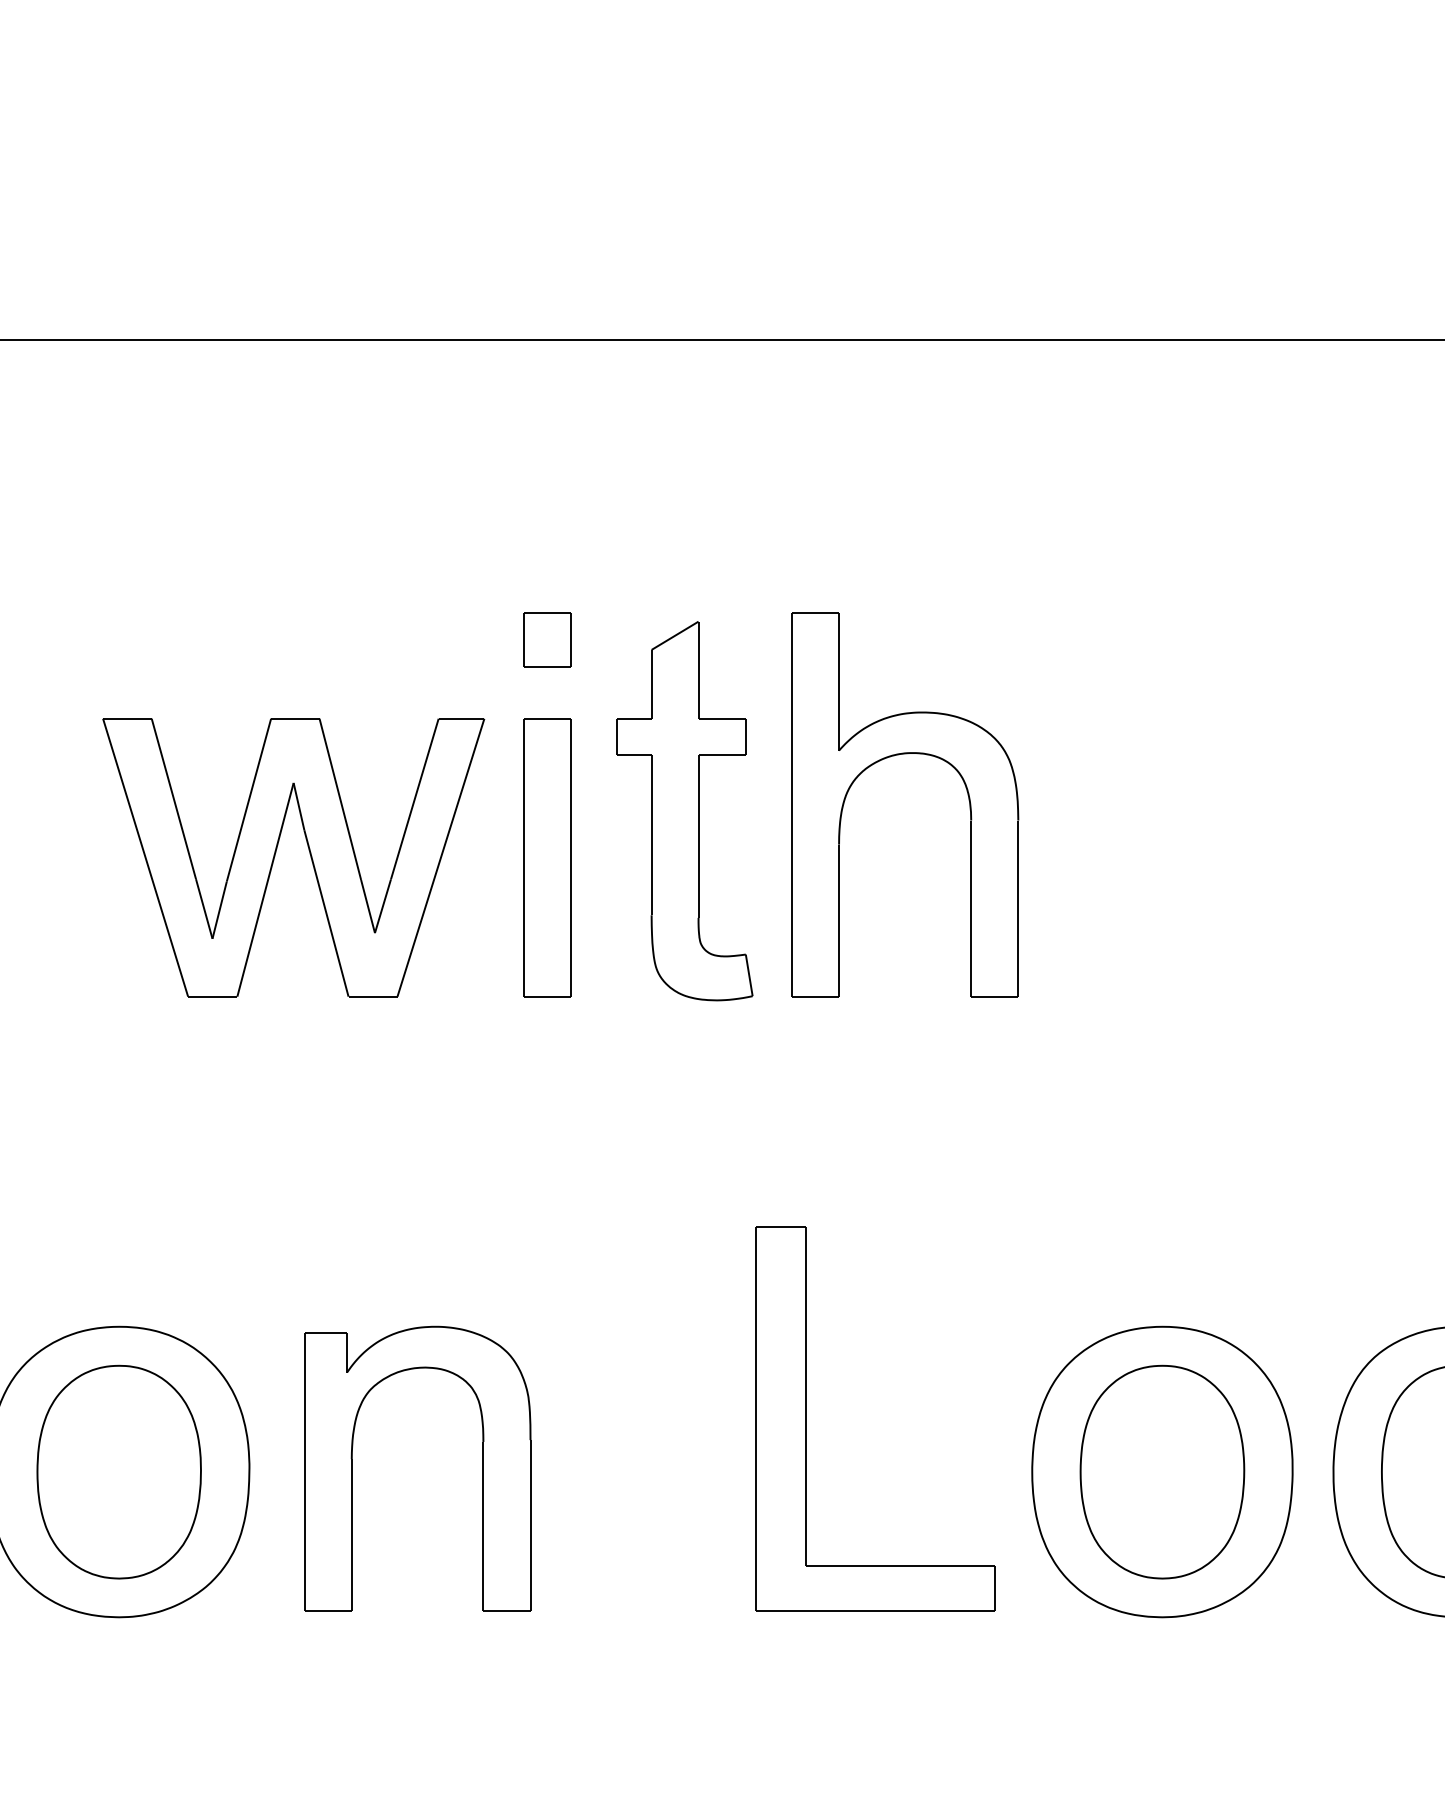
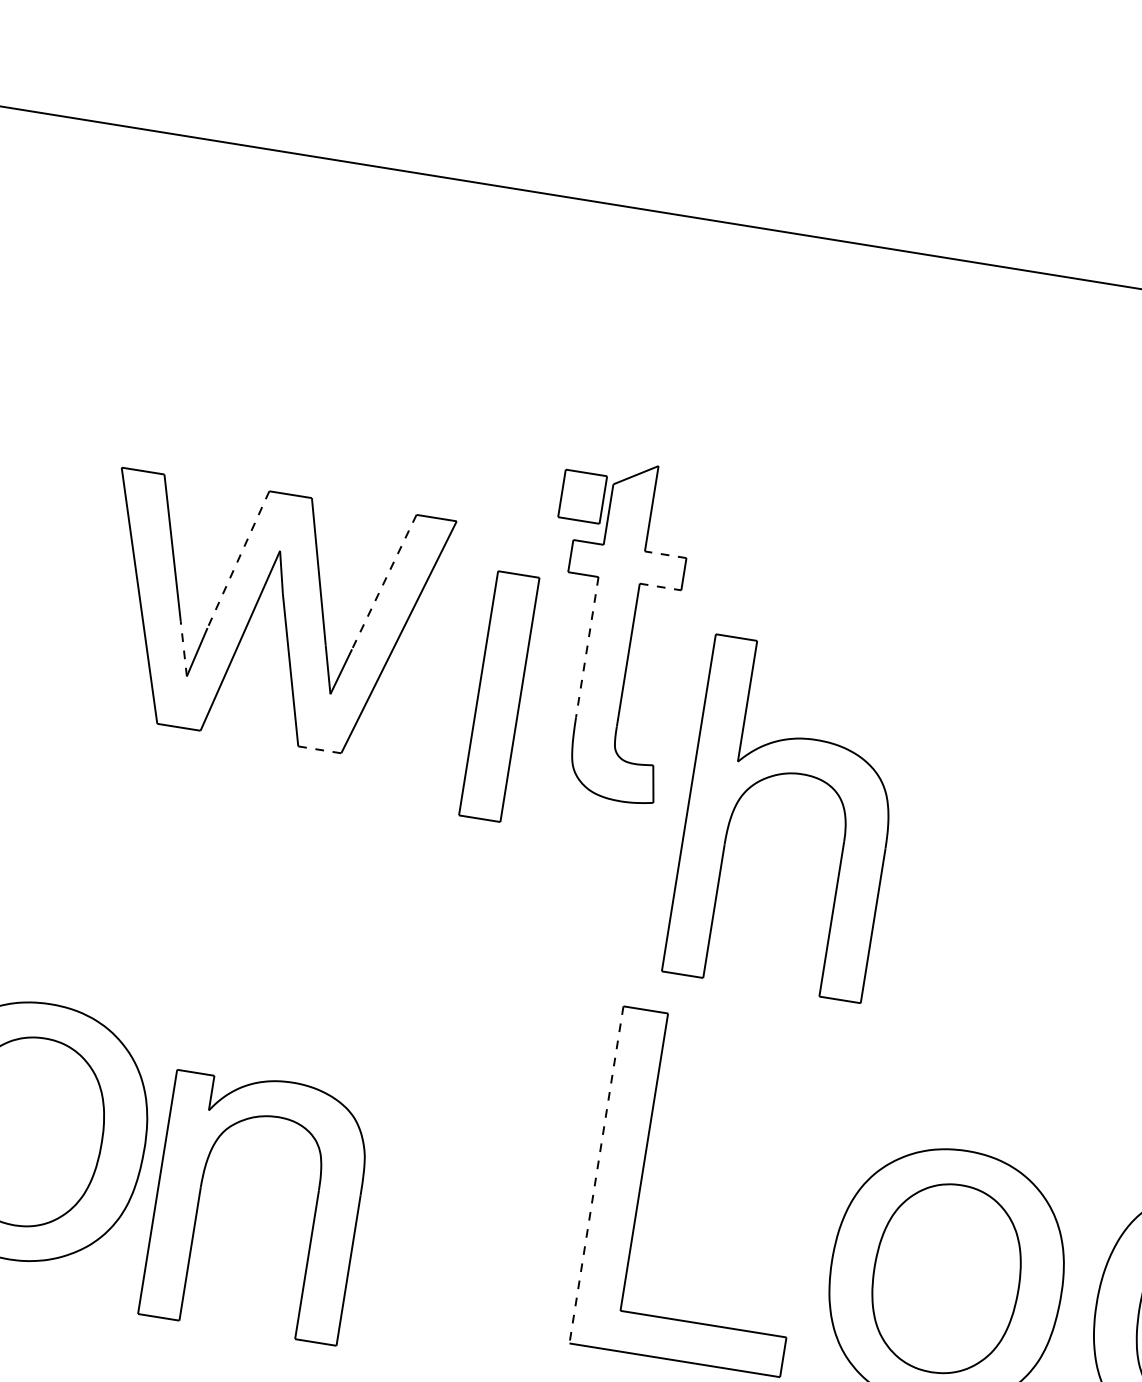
part: (547, 639) -> (582, 496), moved
line: (722, 718) -> (666, 554), solid -> dashed
line: (722, 755) -> (660, 587), solid -> dashed
part: (894, 756) -> (785, 774), moved
line: (414, 799) -> (383, 582), solid -> dashed
line: (248, 800) -> (237, 559), solid -> dashed
line: (651, 835) -> (587, 647), solid -> dashed
part: (547, 857) -> (499, 696), moved
line: (204, 909) -> (183, 649), solid -> dashed
line: (373, 996) -> (320, 749), solid -> dashed
line: (755, 1419) -> (596, 1175), solid -> dashed
part: (352, 1468) -> (200, 1195), moved

